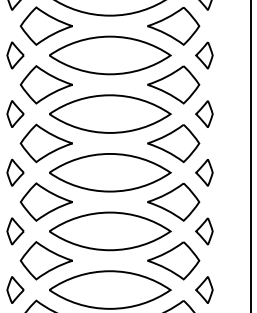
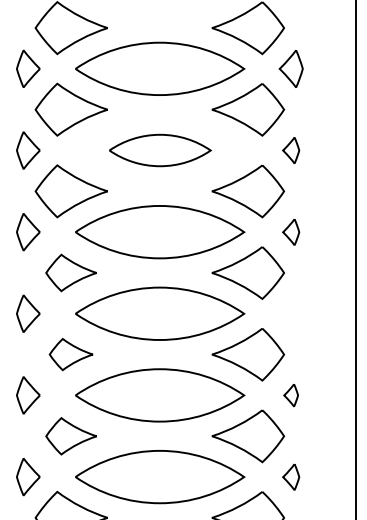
part: (110, 55) -> (160, 150), size x0.6
part: (203, 55) -> (290, 150), size x0.7
part: (203, 114) -> (290, 232), size x0.7
part: (45, 143) -> (70, 272), size x0.7
part: (203, 172) -> (290, 313), removed
part: (45, 202) -> (70, 354), size x0.6
part: (203, 231) -> (290, 395), size x0.6
part: (45, 260) -> (70, 436), size x0.7
part: (203, 290) -> (290, 477), size x0.7

